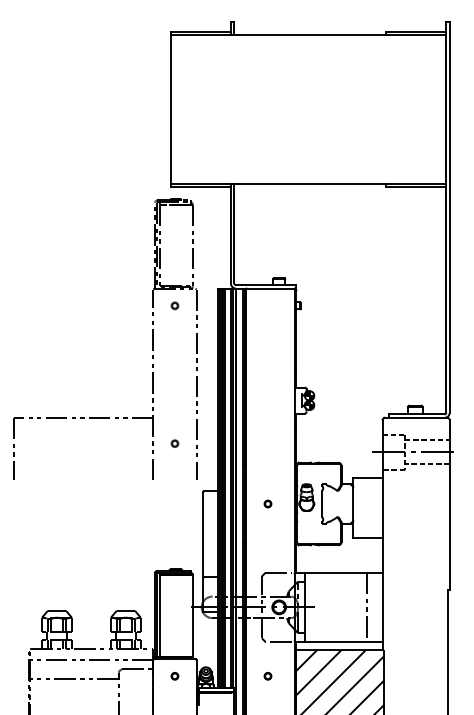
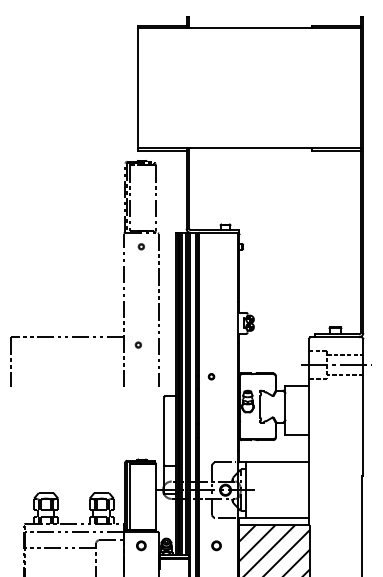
part: (173, 442) -> (137, 344), moved
part: (267, 503) -> (211, 376), moved
line: (367, 607) -> (296, 490), removed
part: (175, 675) -> (141, 545), size x1.6
part: (267, 675) -> (216, 545), size x1.6

